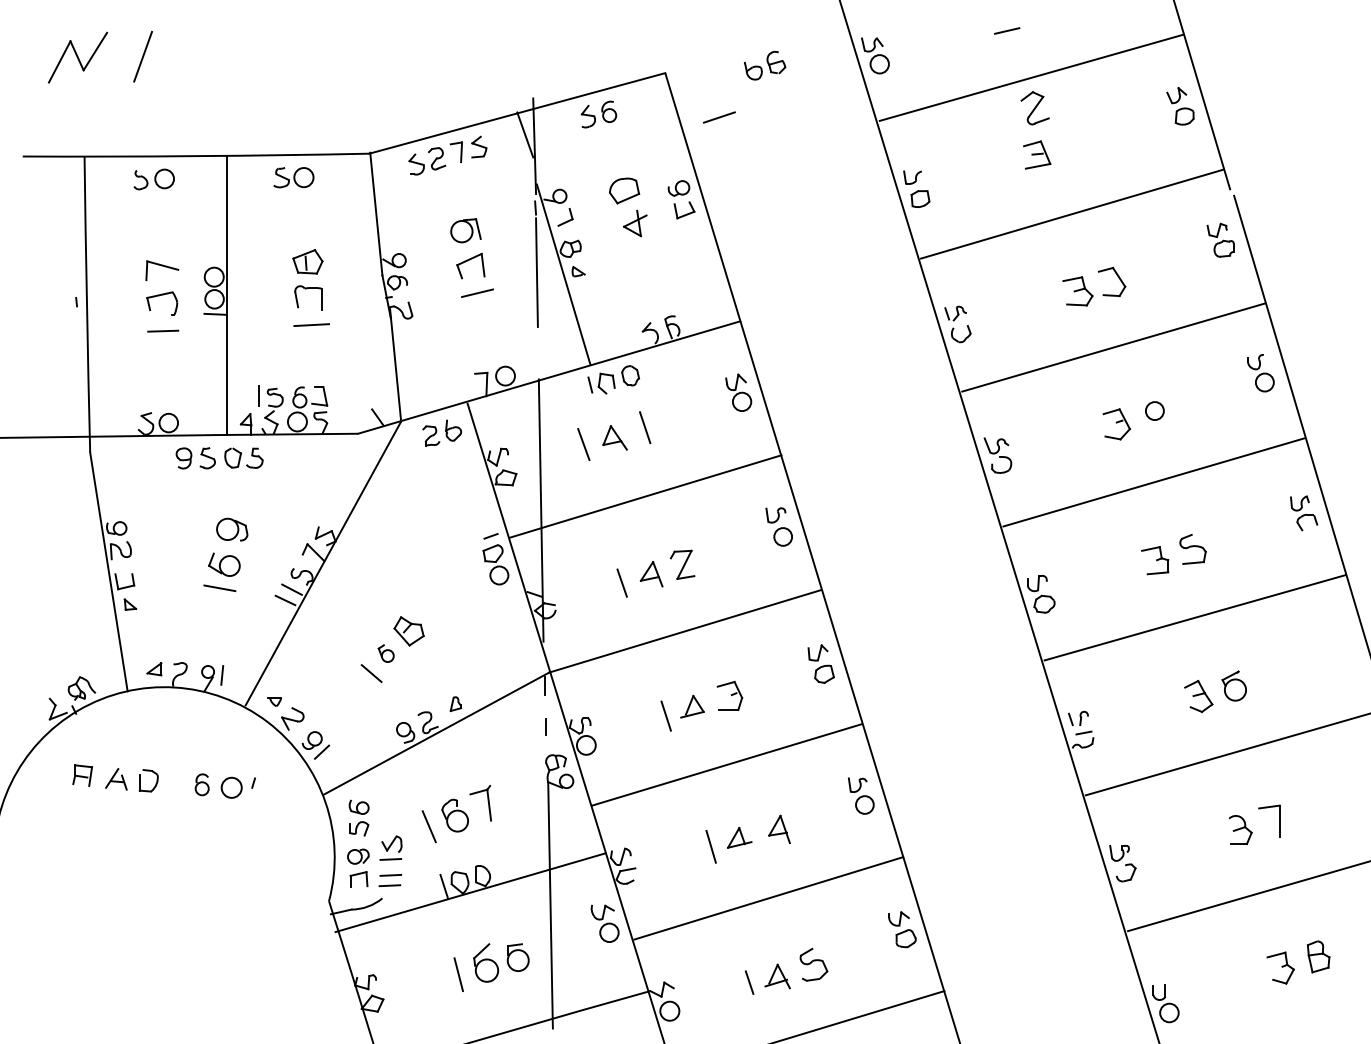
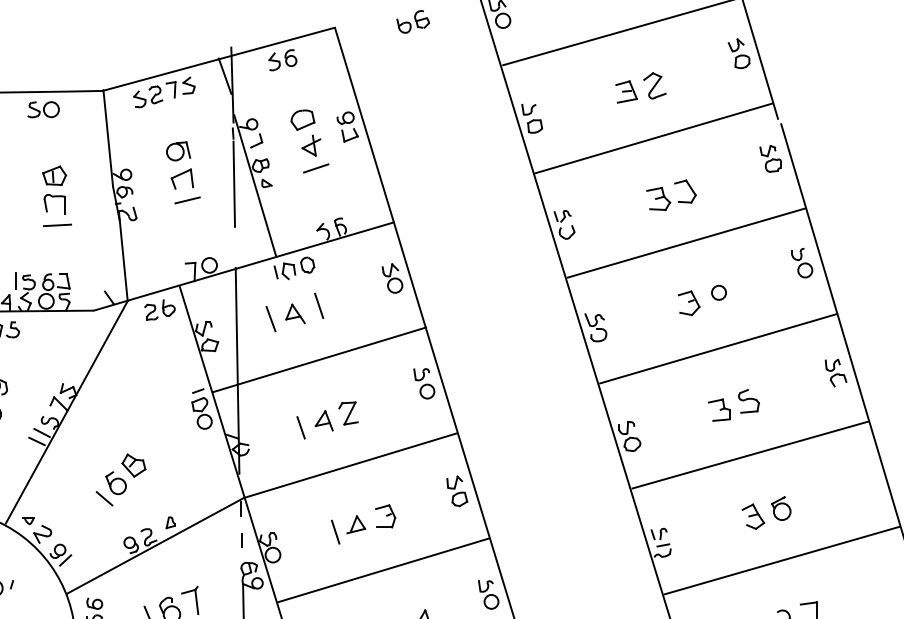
part: (1034, 108) -> (654, 86), moved
line: (719, 117) -> (316, 168), moved
part: (385, 653) -> (115, 483), size x1.67

